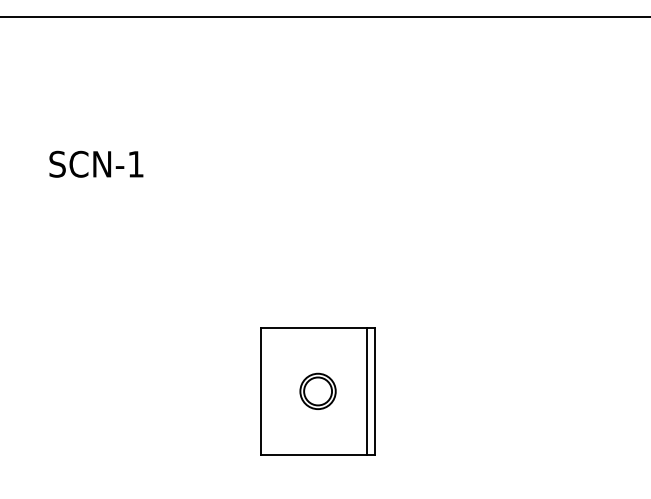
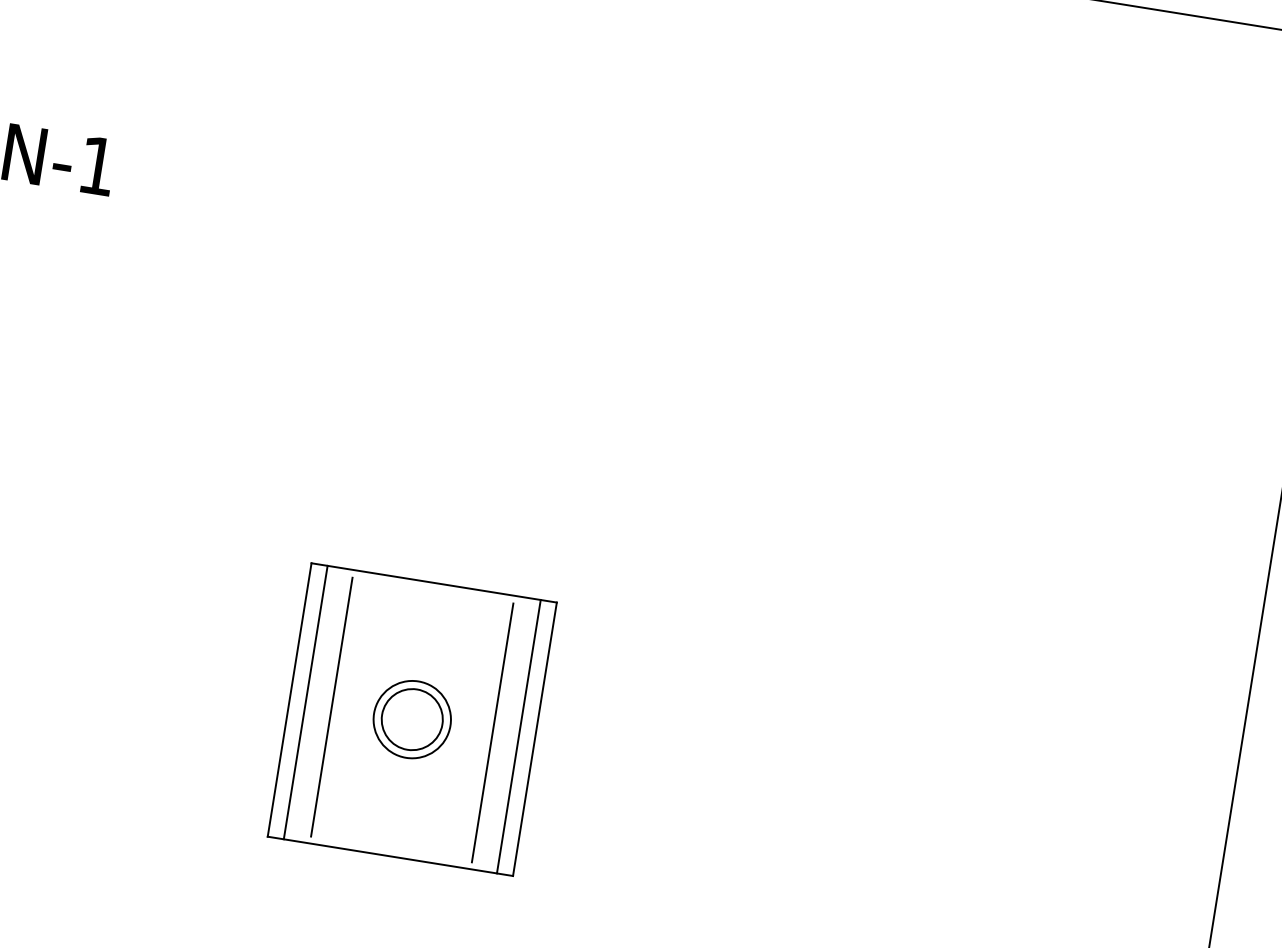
line: (268, 391) -> (305, 702), added
line: (280, 391) -> (331, 706), added
line: (355, 391) -> (493, 732), added

